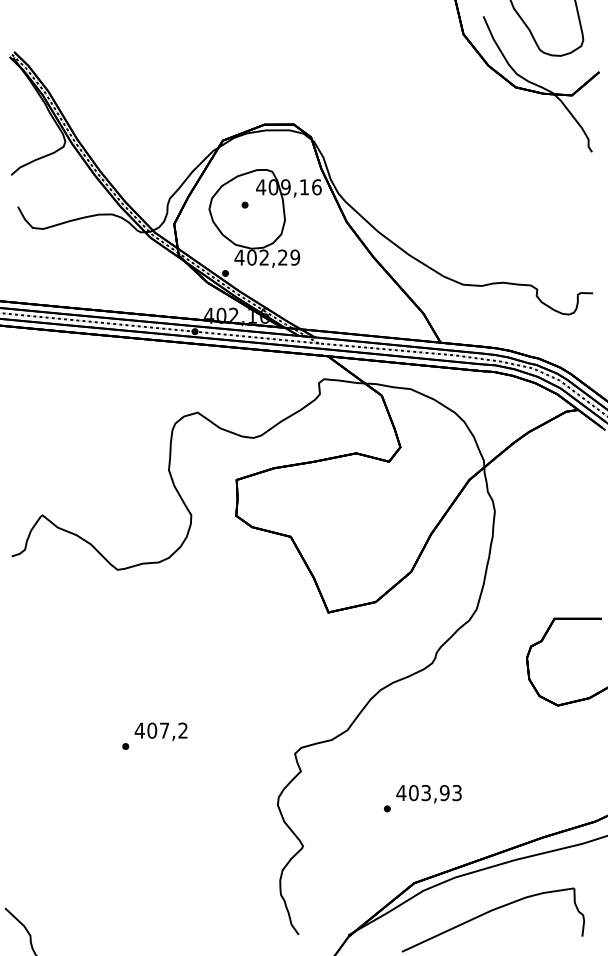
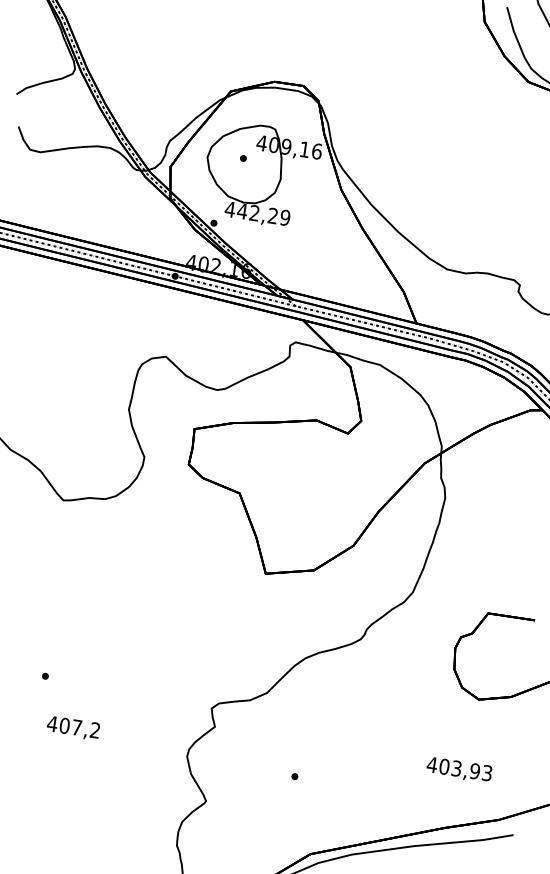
text: (251, 257) -> (242, 211), 402,29 -> 442,29
text: (160, 731) -> (72, 727), moved
text: (428, 794) -> (458, 770), moved

